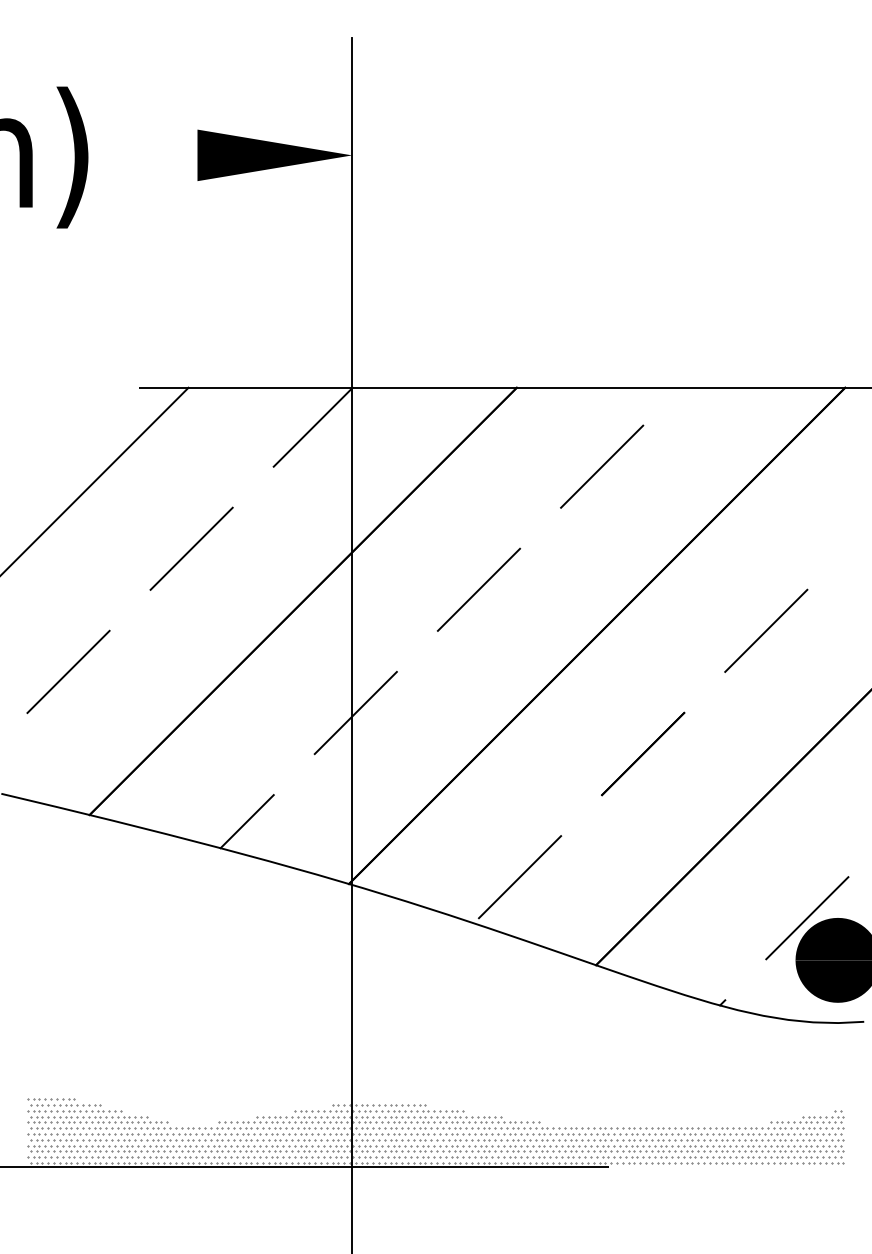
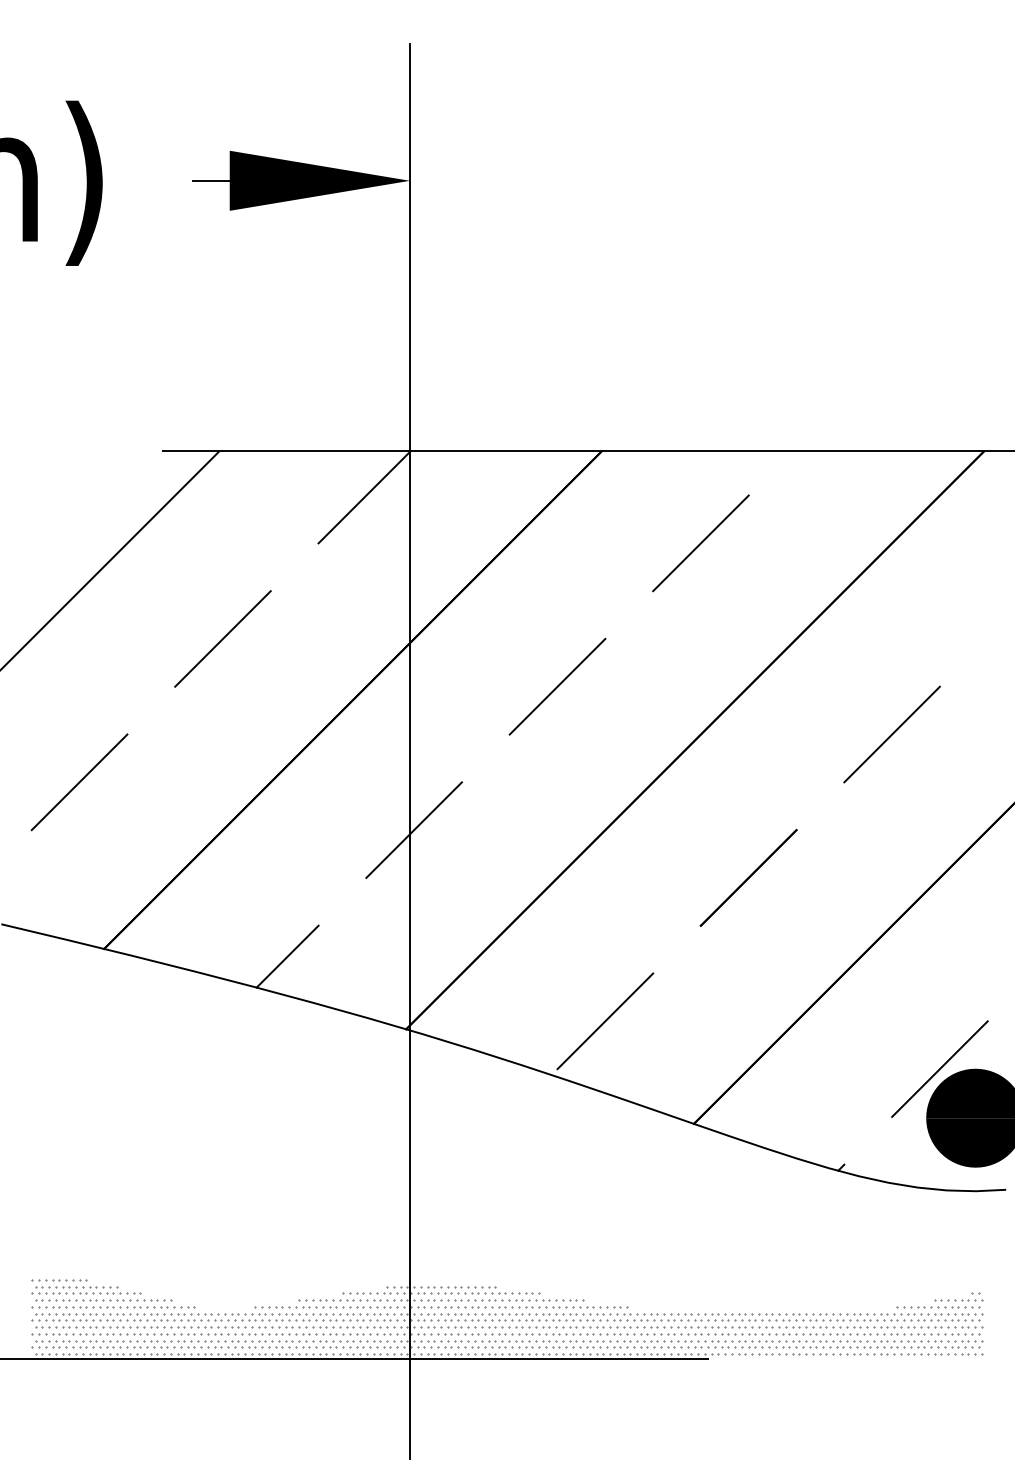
line: (181, 155) -> (211, 180), added

